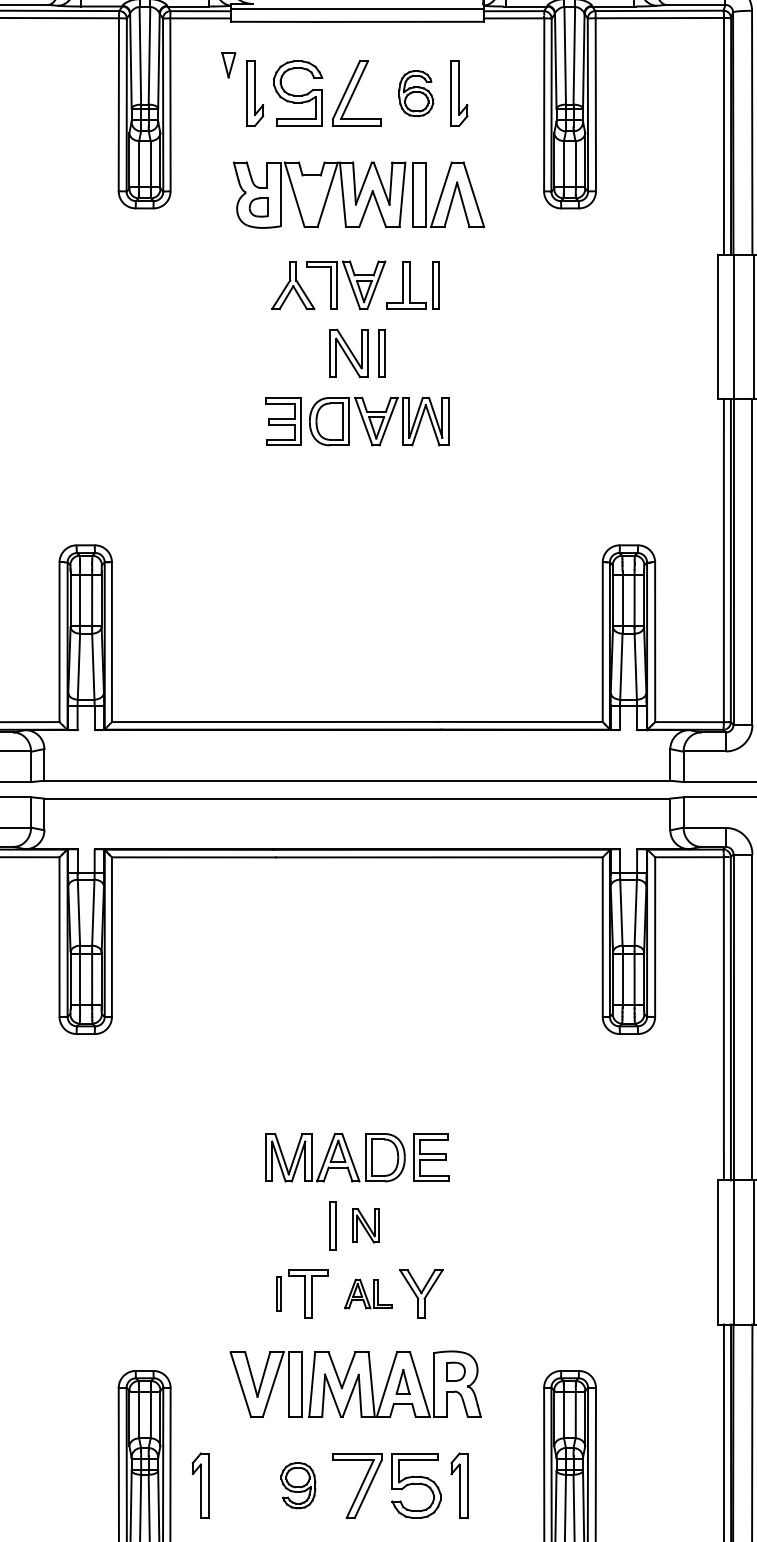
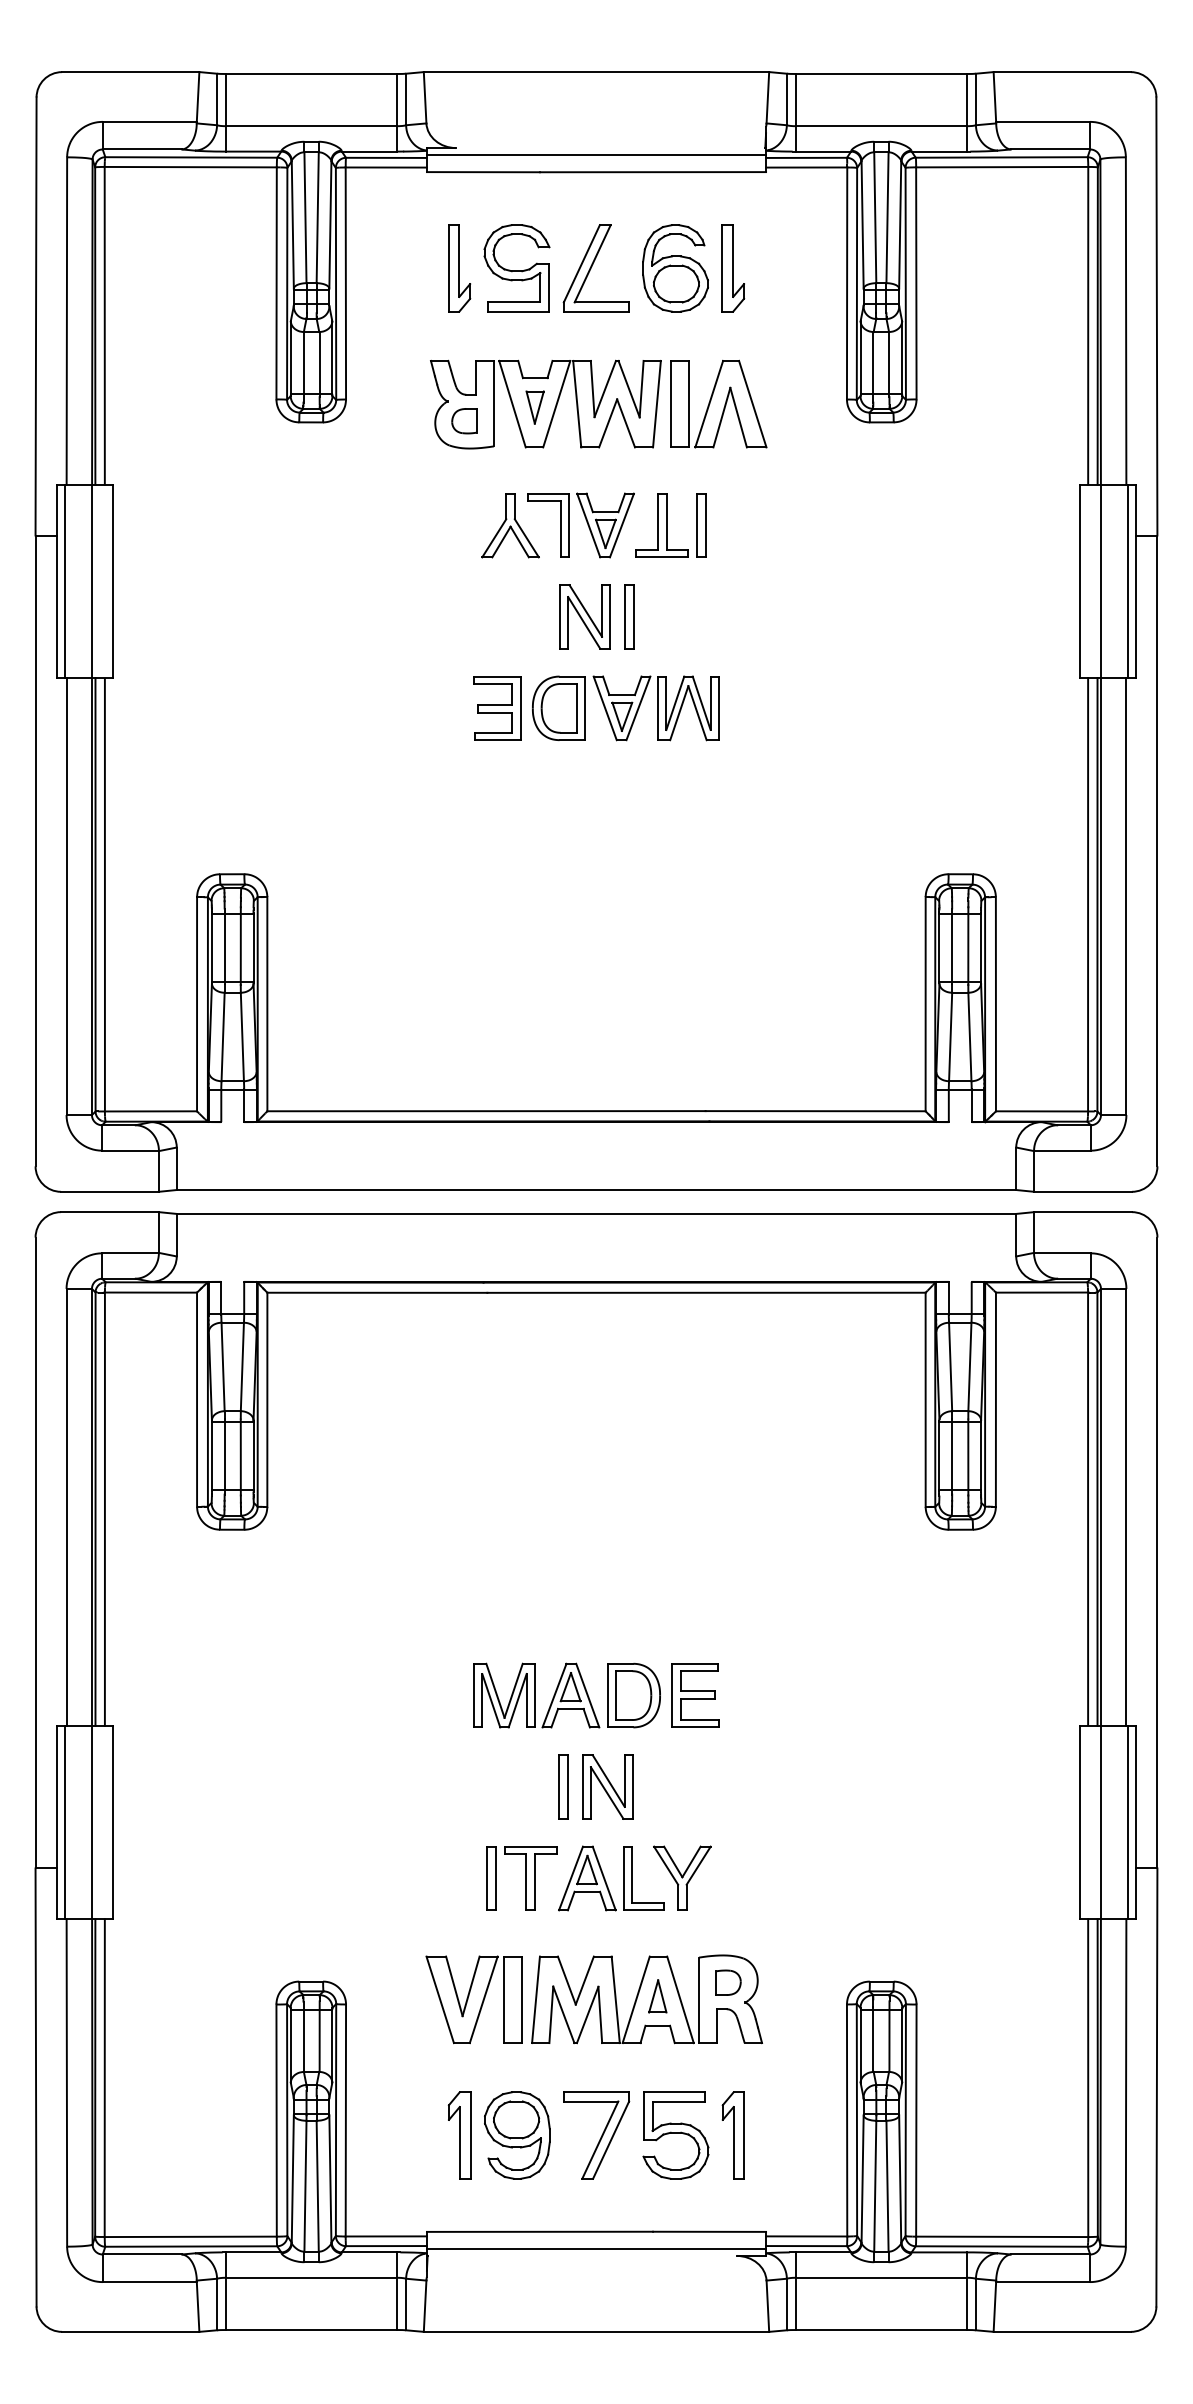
part: (228, 65) -> (534, 407), moved
part: (416, 93) -> (675, 268), size x1.43
part: (365, 1225) -> (607, 1786), size x1.43
part: (279, 1294) -> (491, 1878), size x1.43
part: (368, 1294) -> (611, 1878), size x1.67
part: (200, 1485) -> (459, 2135), moved
part: (298, 1485) -> (517, 2135), size x1.43

